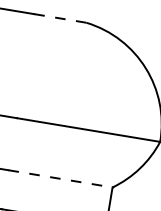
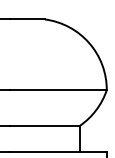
line: (60, 18) -> (27, 19), dashed -> solid
line: (61, 178) -> (45, 125), dashed -> solid

